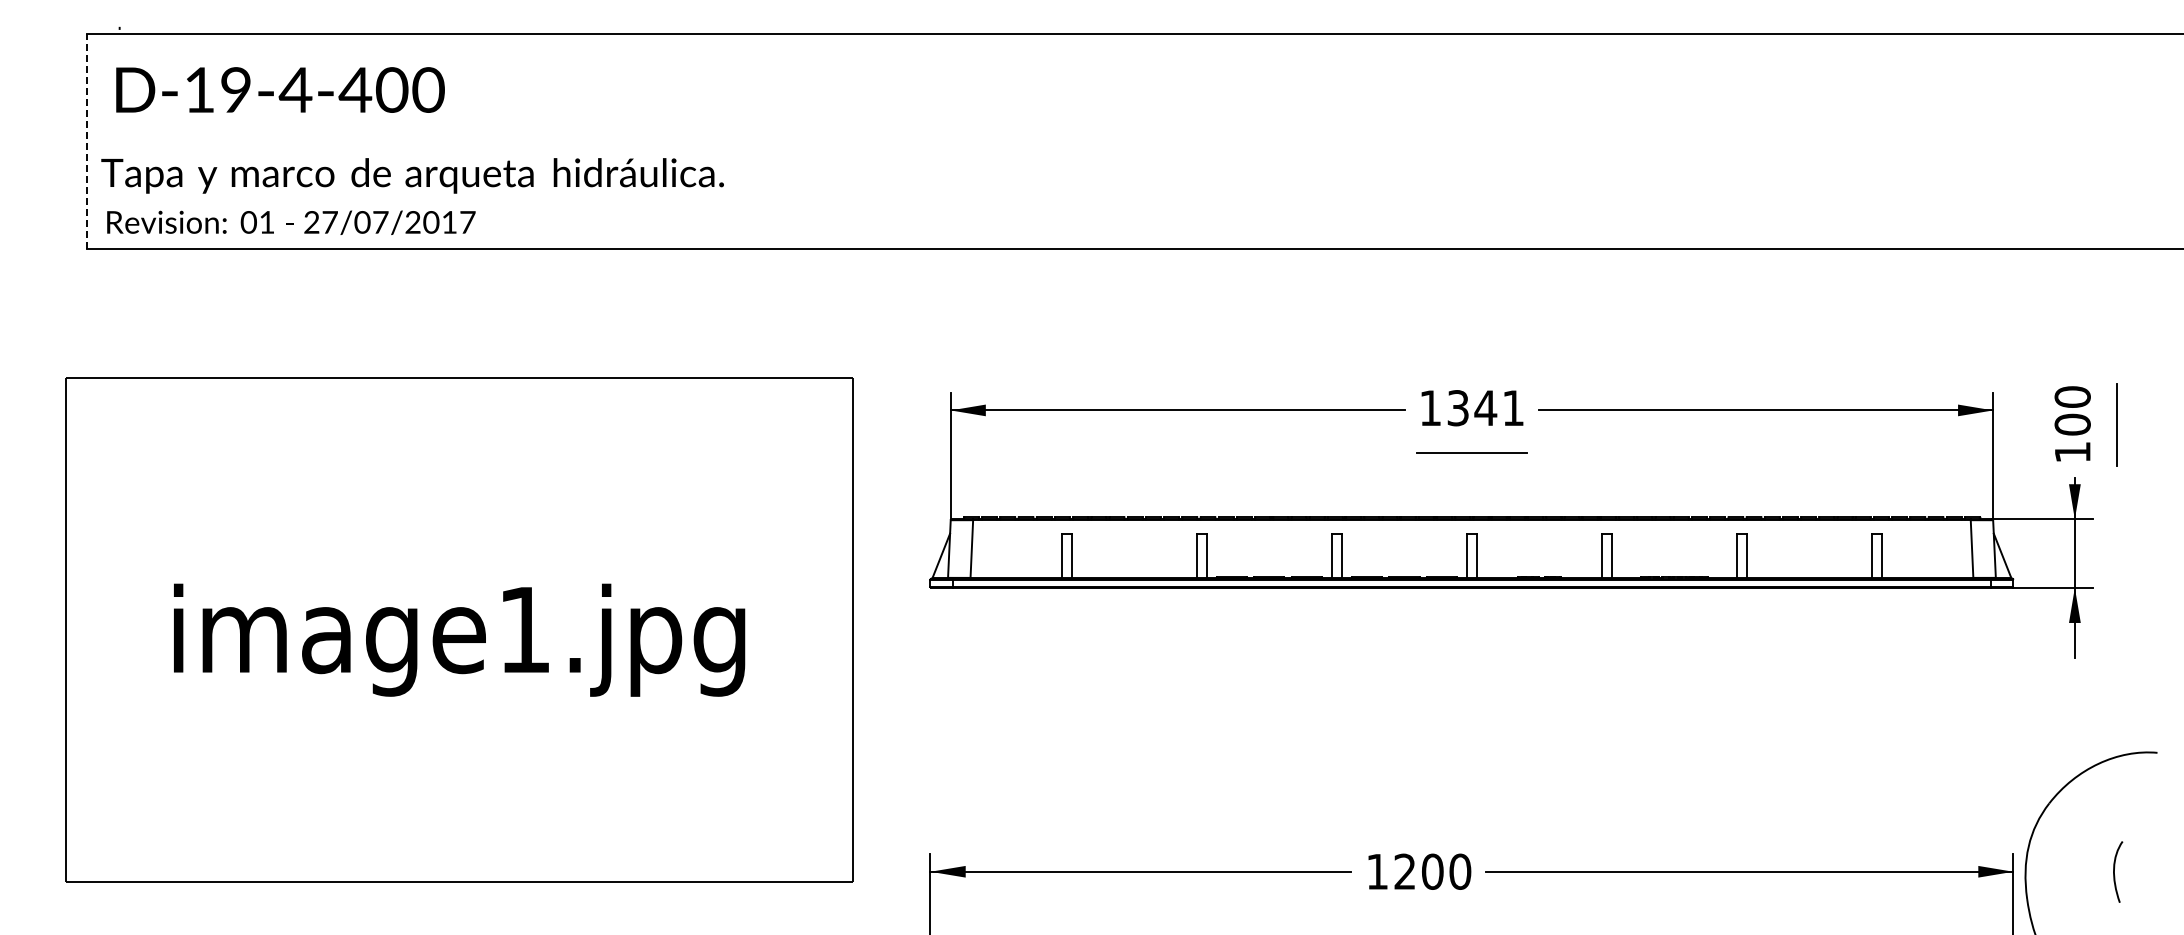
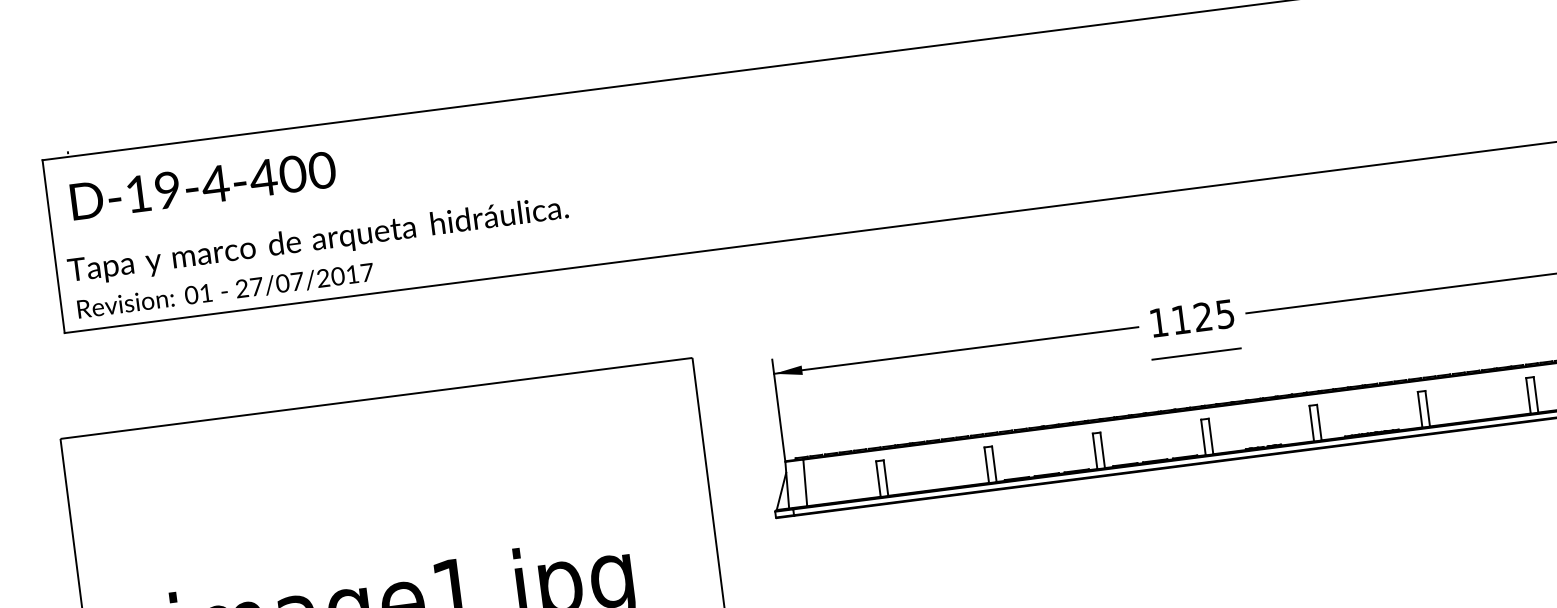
line: (87, 141) -> (53, 246), dashed -> solid
text: (1485, 408) -> (1202, 317), 1341 -> 1125

